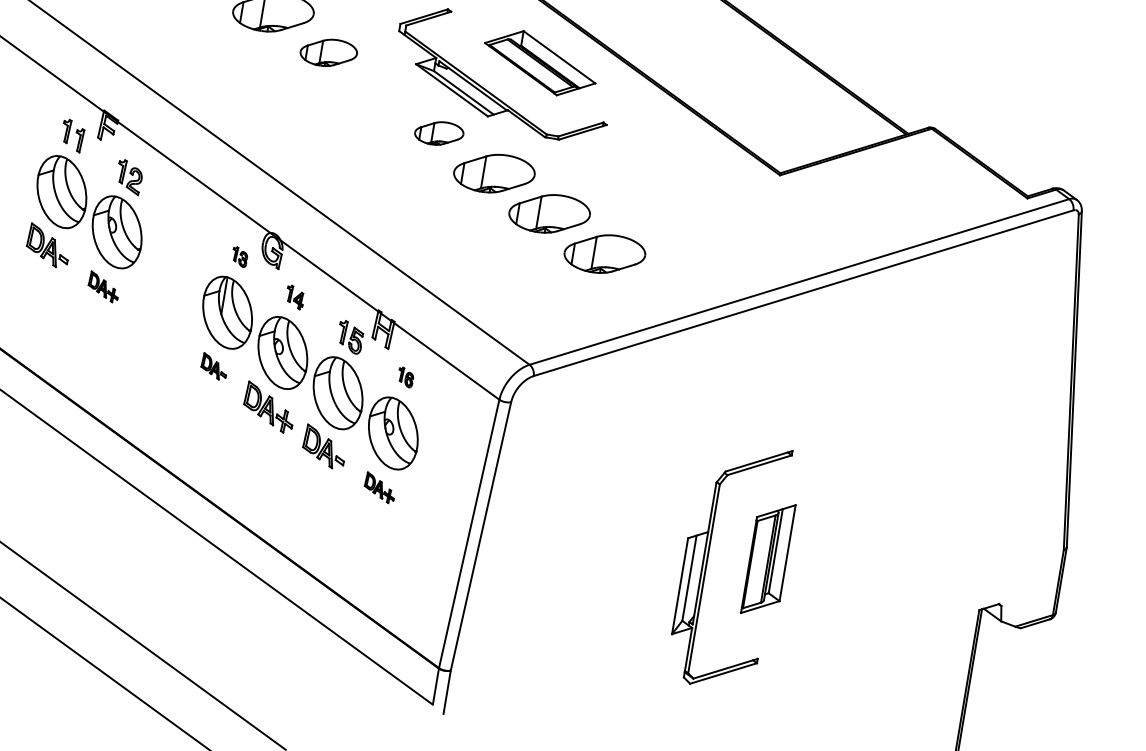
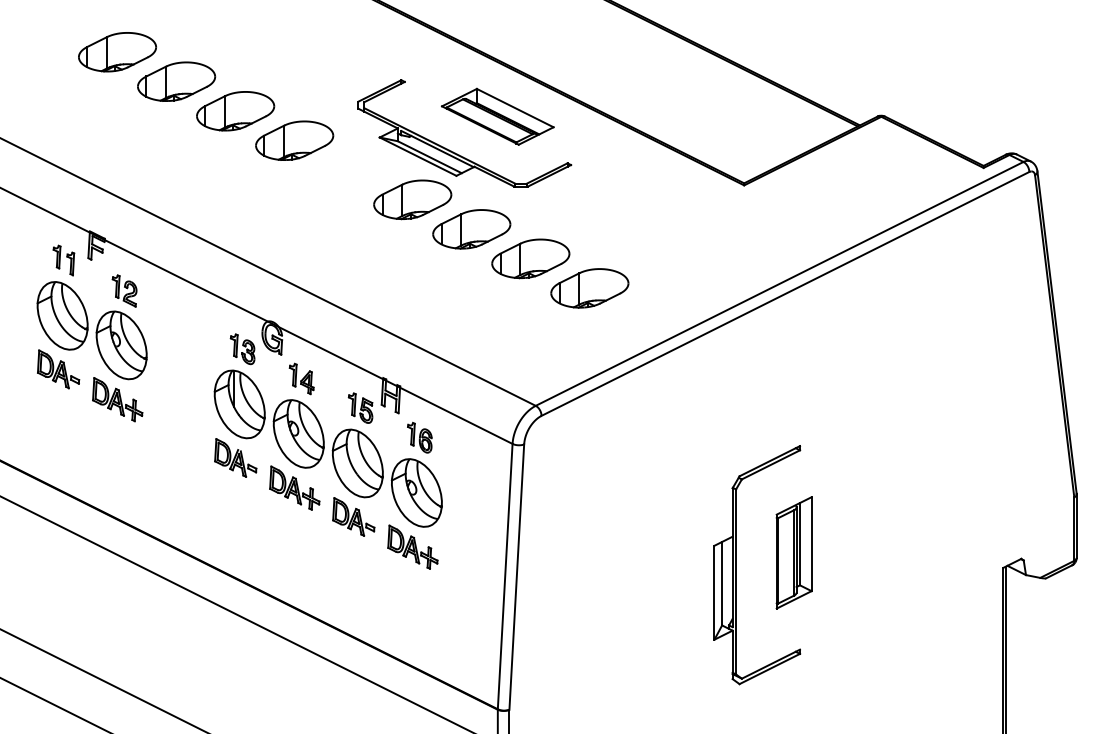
part: (328, 52) -> (294, 140), size x1.43
part: (439, 133) -> (412, 199), size x1.67
part: (239, 257) -> (242, 349), size x1.67
part: (103, 286) -> (117, 399), size x1.67
part: (295, 296) -> (301, 378), size x1.43
part: (214, 366) -> (235, 457), size x1.67
part: (405, 377) -> (419, 437), size x1.67
part: (379, 487) -> (412, 546), size x1.67

